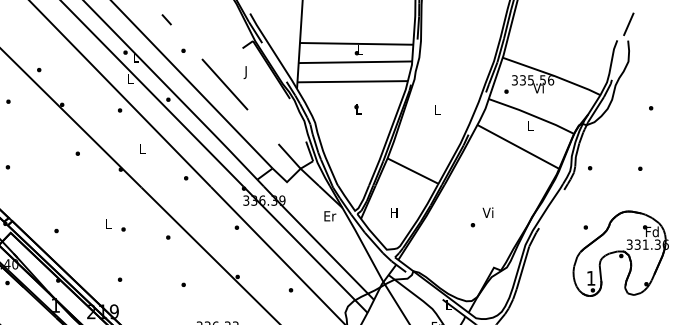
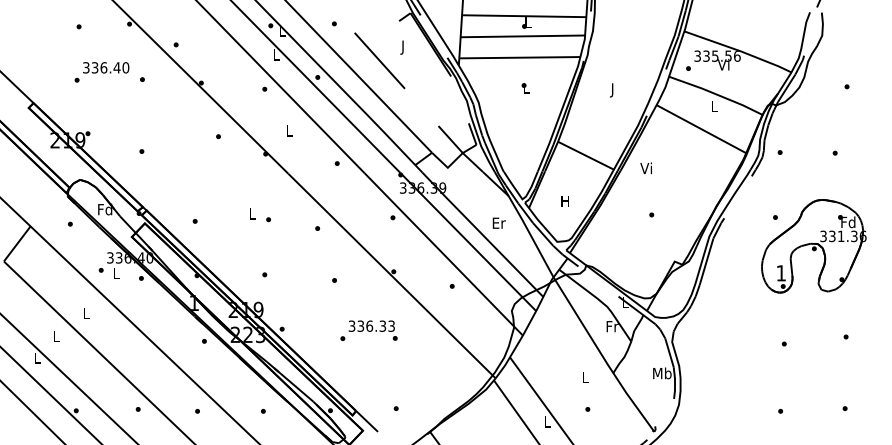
text: (437, 111) -> (612, 90), L -> J
text: (487, 212) -> (645, 168), moved
text: (329, 215) -> (498, 222), moved

